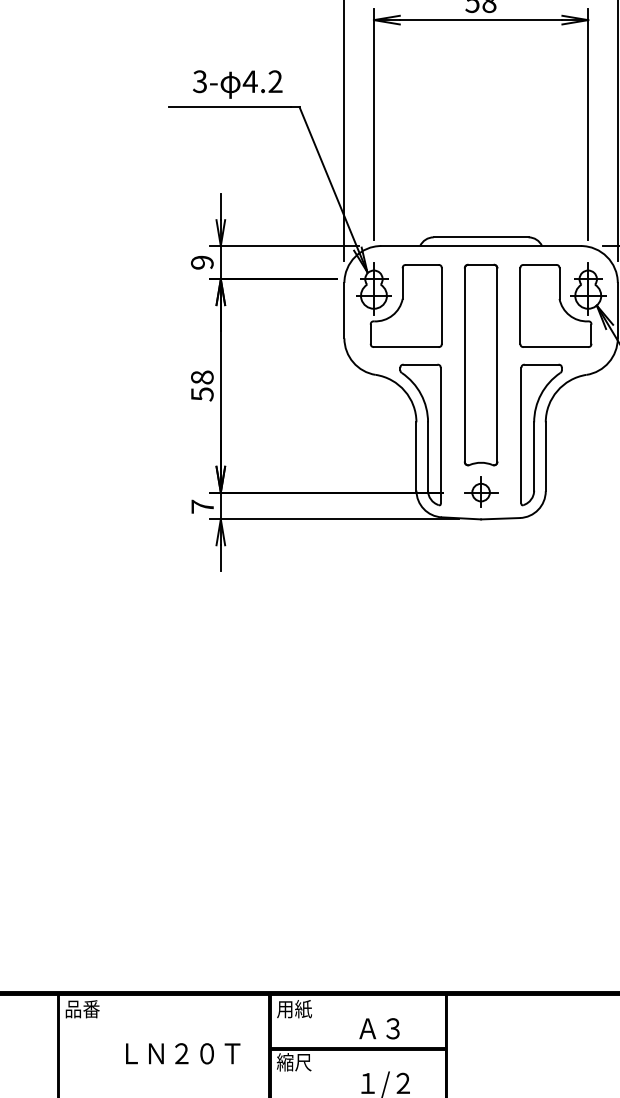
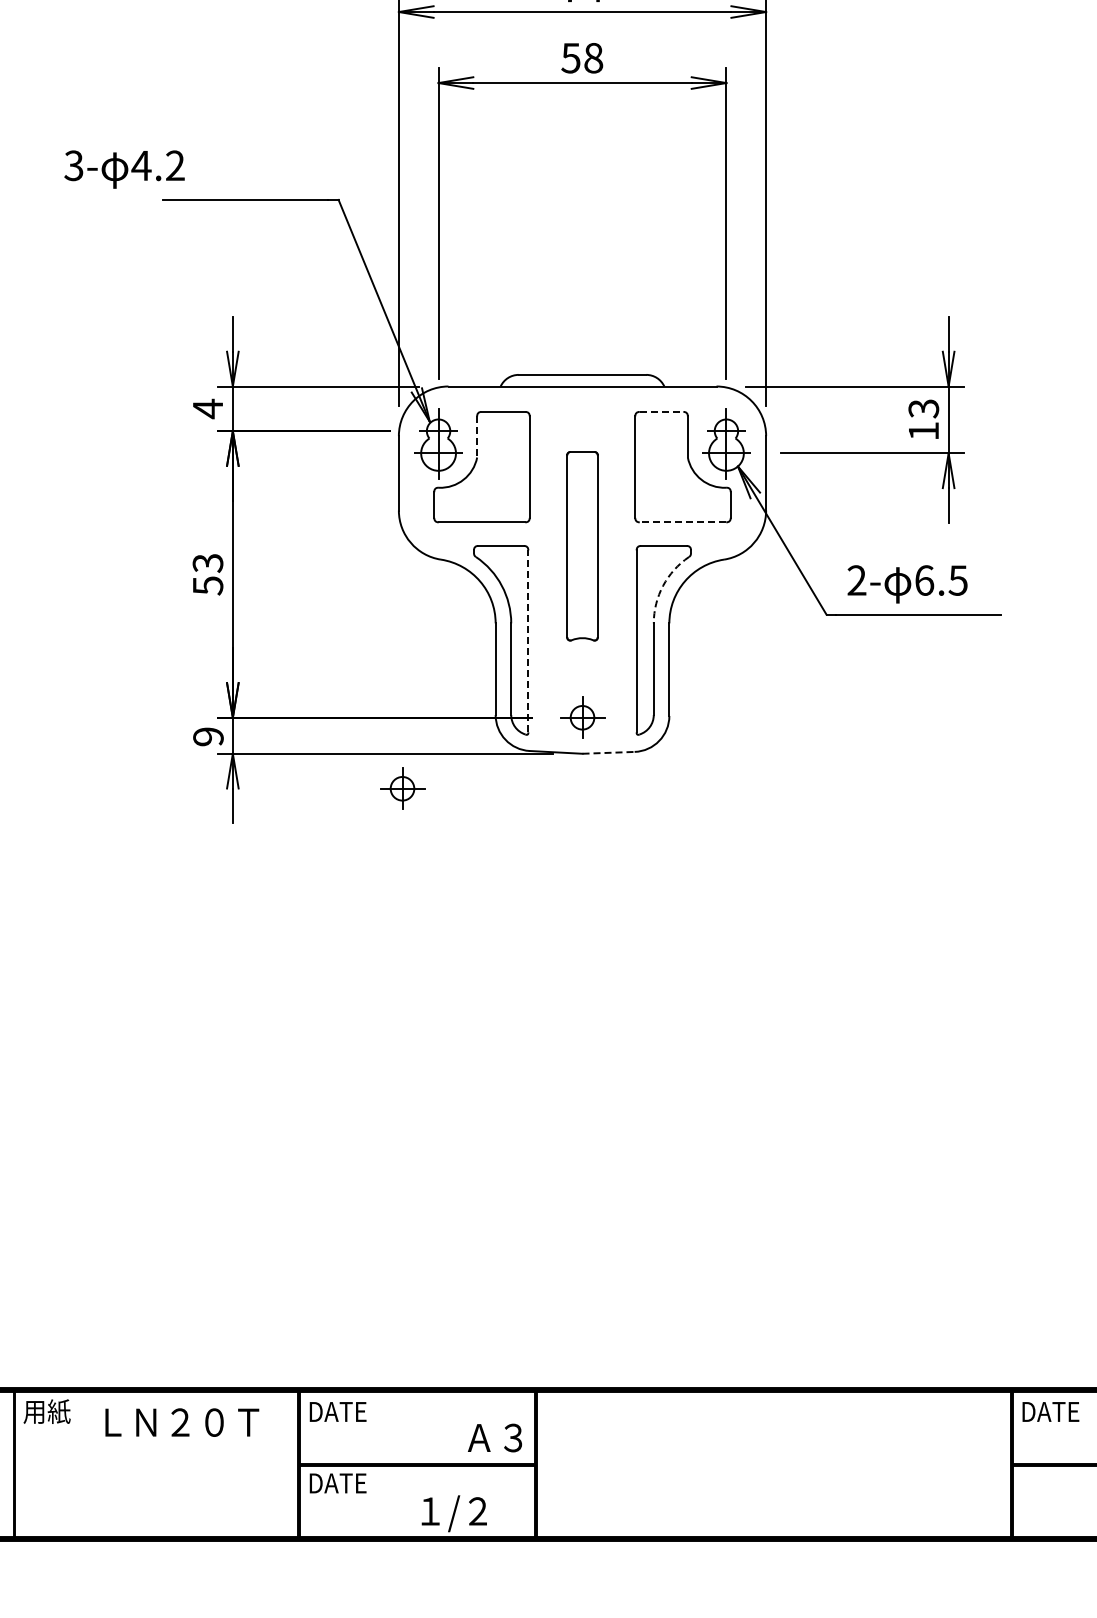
text: (237, 84) -> (124, 169), moved
text: (201, 262) -> (207, 408), 9 -> 4
line: (539, 264) -> (661, 411), solid -> dashed
line: (402, 283) -> (477, 436), solid -> dashed
line: (555, 347) -> (682, 522), solid -> dashed
part: (481, 364) -> (582, 545), size x0.7
text: (201, 377) -> (207, 562), 58 -> 53
arc: (541, 394) -> (663, 585), solid -> dashed
line: (440, 435) -> (528, 641), solid -> dashed
text: (202, 506) -> (208, 736), 7 -> 9
line: (501, 518) -> (609, 752), solid -> dashed
part: (347, 545) -> (402, 788), added
text: (82, 1009) -> (46, 1411), 品番 -> 用紙
text: (298, 1009) -> (337, 1411), 用紙 -> DATE
text: (379, 1028) -> (494, 1437), moved
text: (183, 1053) -> (182, 1422), moved
text: (298, 1061) -> (337, 1482), 縮尺 -> DATE

